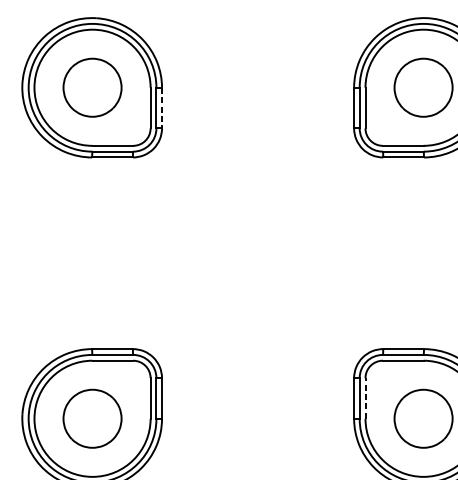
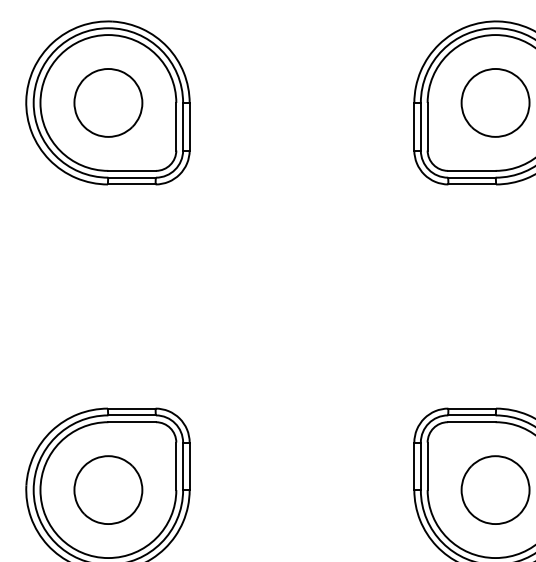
line: (161, 107) -> (189, 126), dashed -> solid
line: (365, 398) -> (427, 466), dashed -> solid

